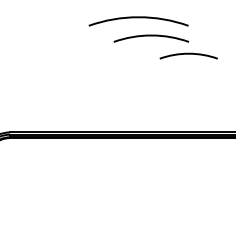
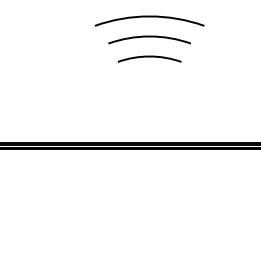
arc: (138, 18) -> (149, 17), moved
arc: (188, 54) -> (149, 57), moved

